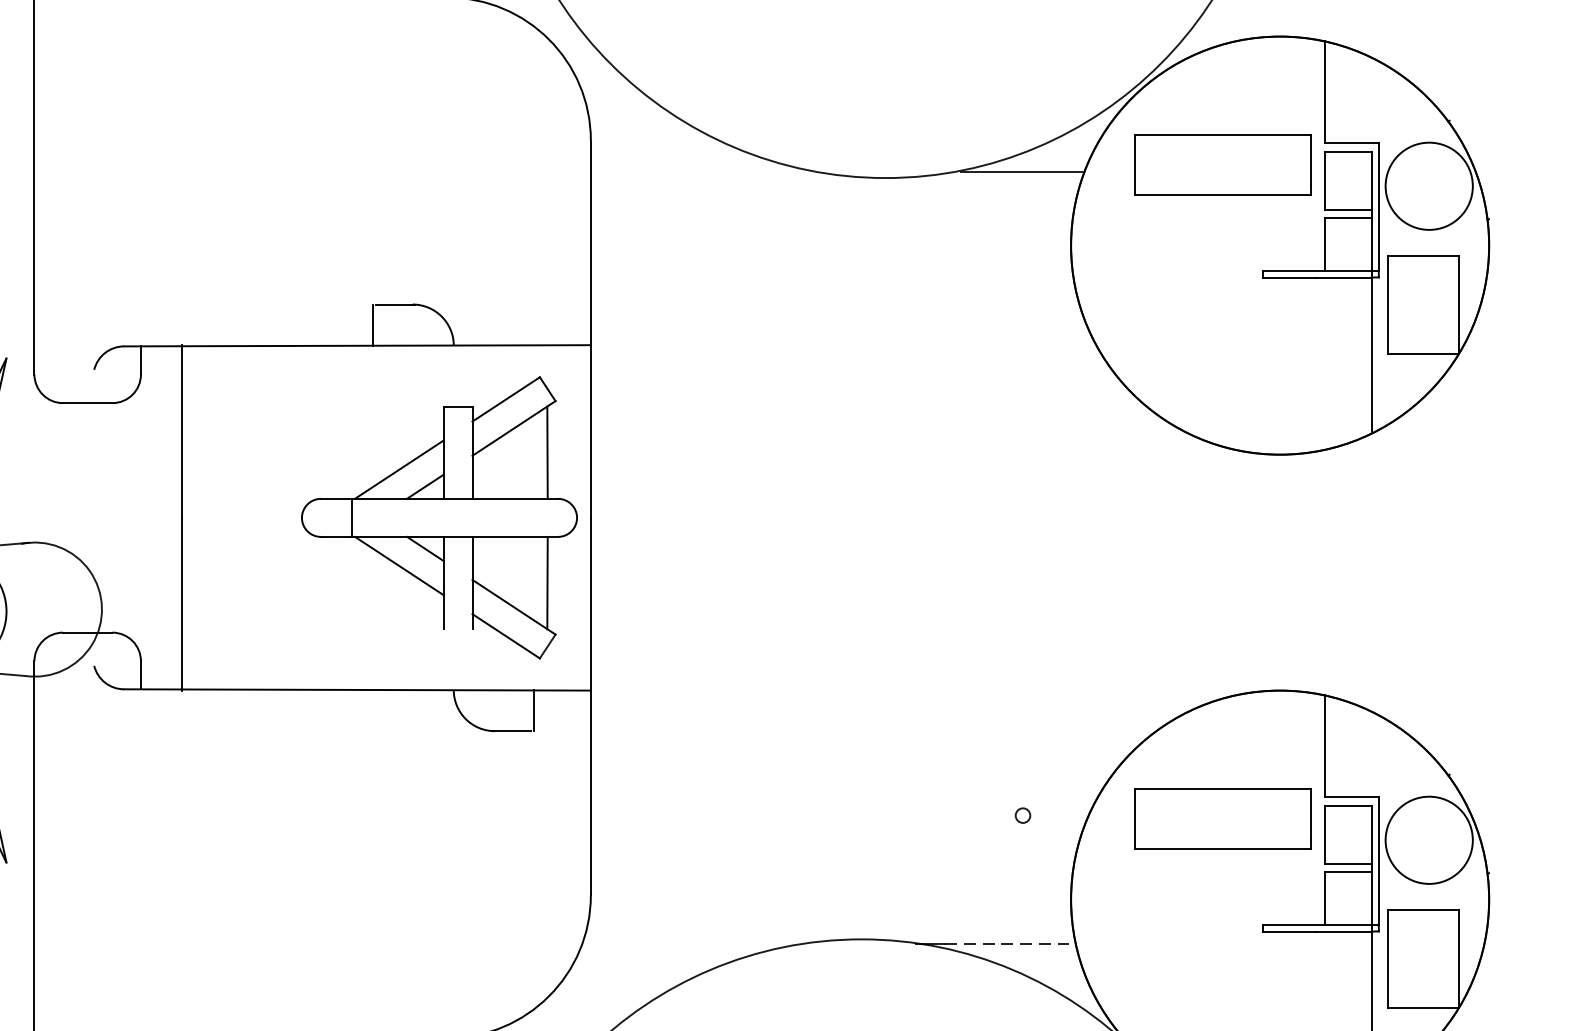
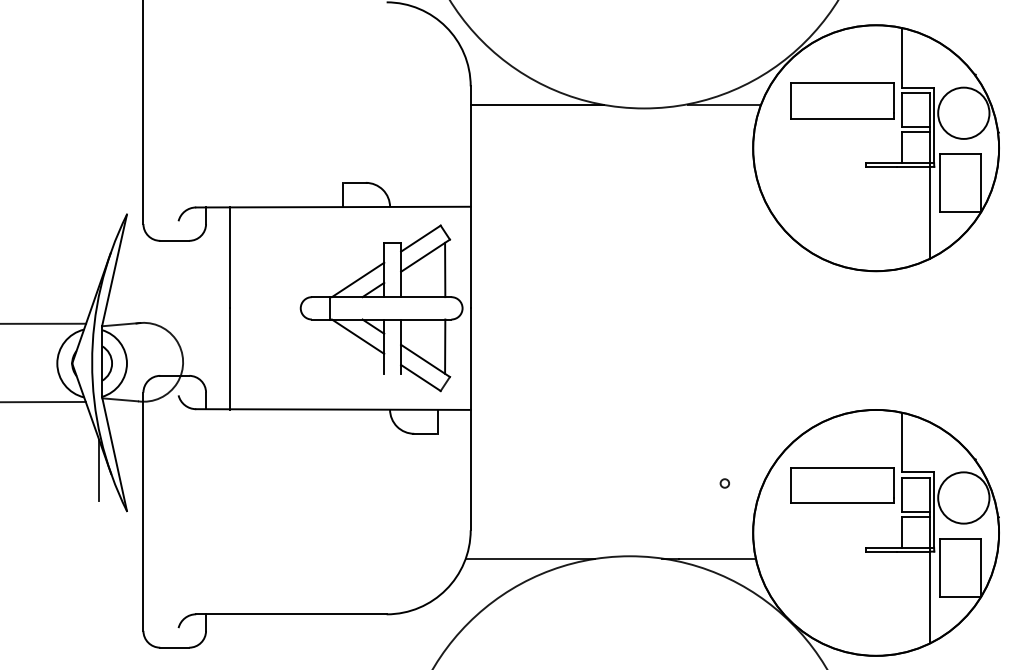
line: (704, 171) -> (537, 104), added
line: (692, 943) -> (530, 558), added
line: (1012, 943) -> (718, 558), dashed -> solid

